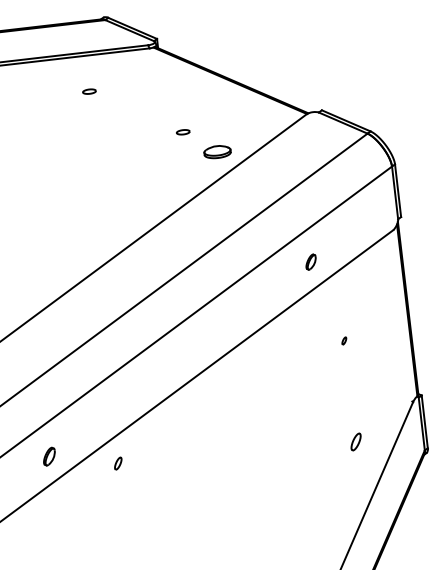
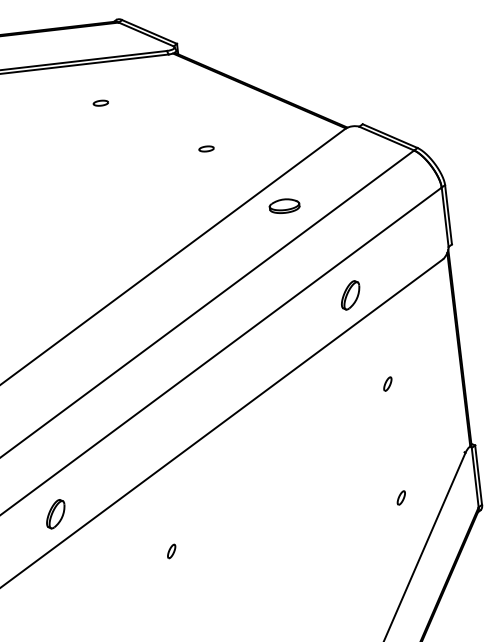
part: (217, 152) -> (284, 206), moved
part: (310, 261) -> (349, 294), size x1.67
part: (344, 340) -> (388, 383), size x1.67
part: (356, 442) -> (401, 498), size x0.71
part: (49, 456) -> (55, 514), size x1.43
part: (118, 463) -> (171, 551), moved

